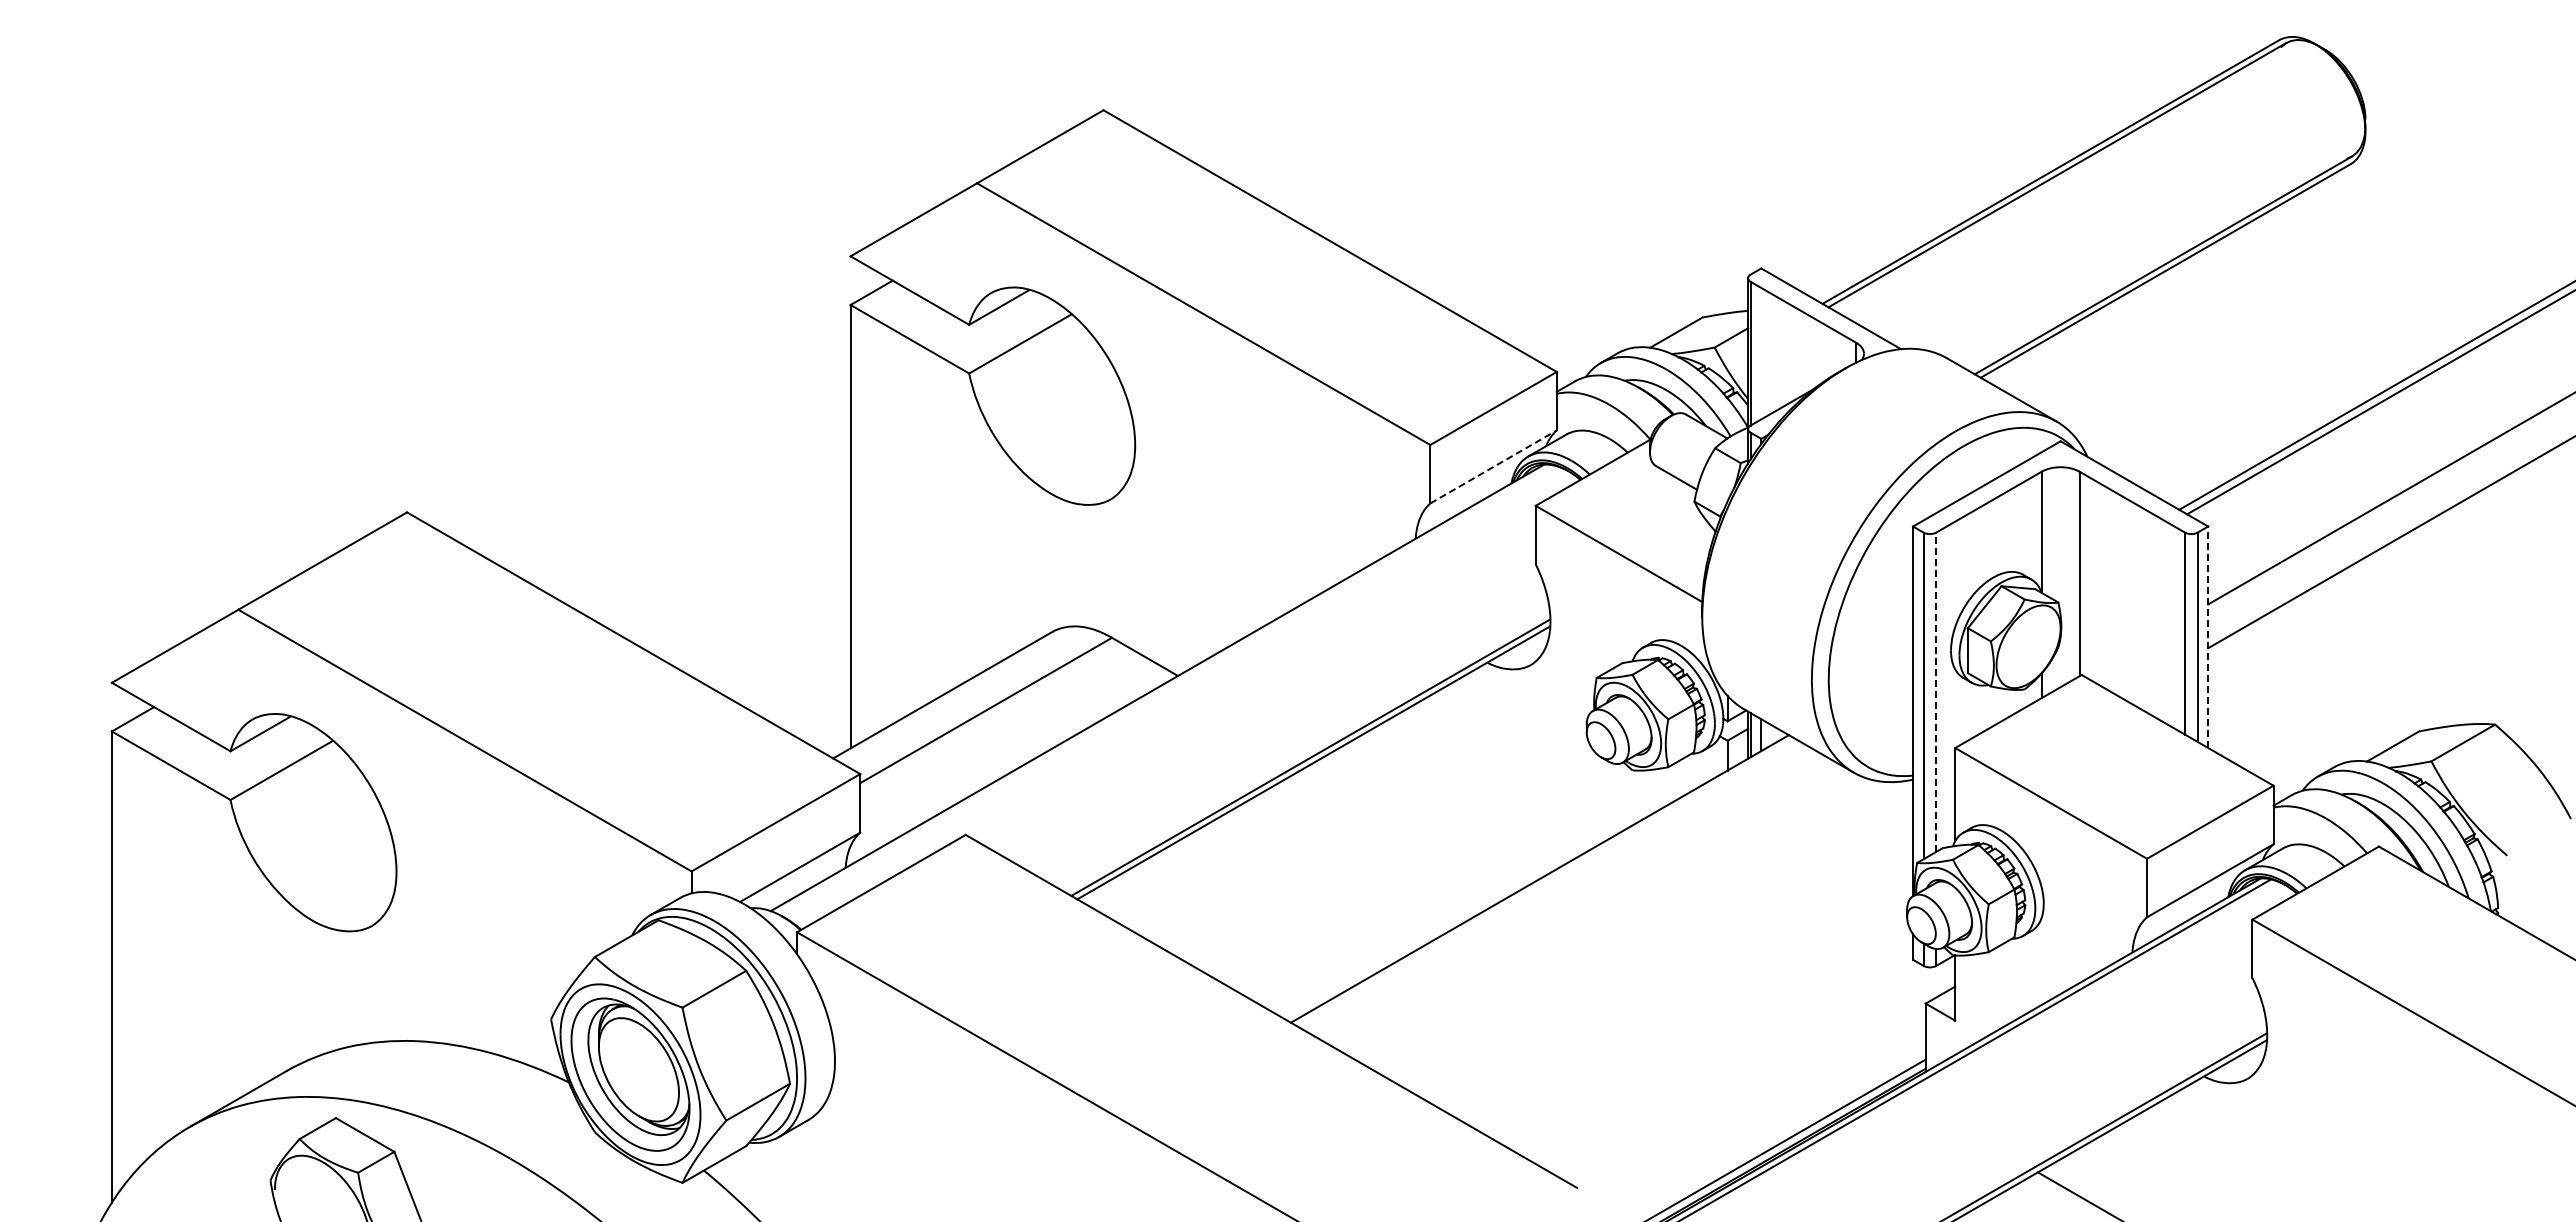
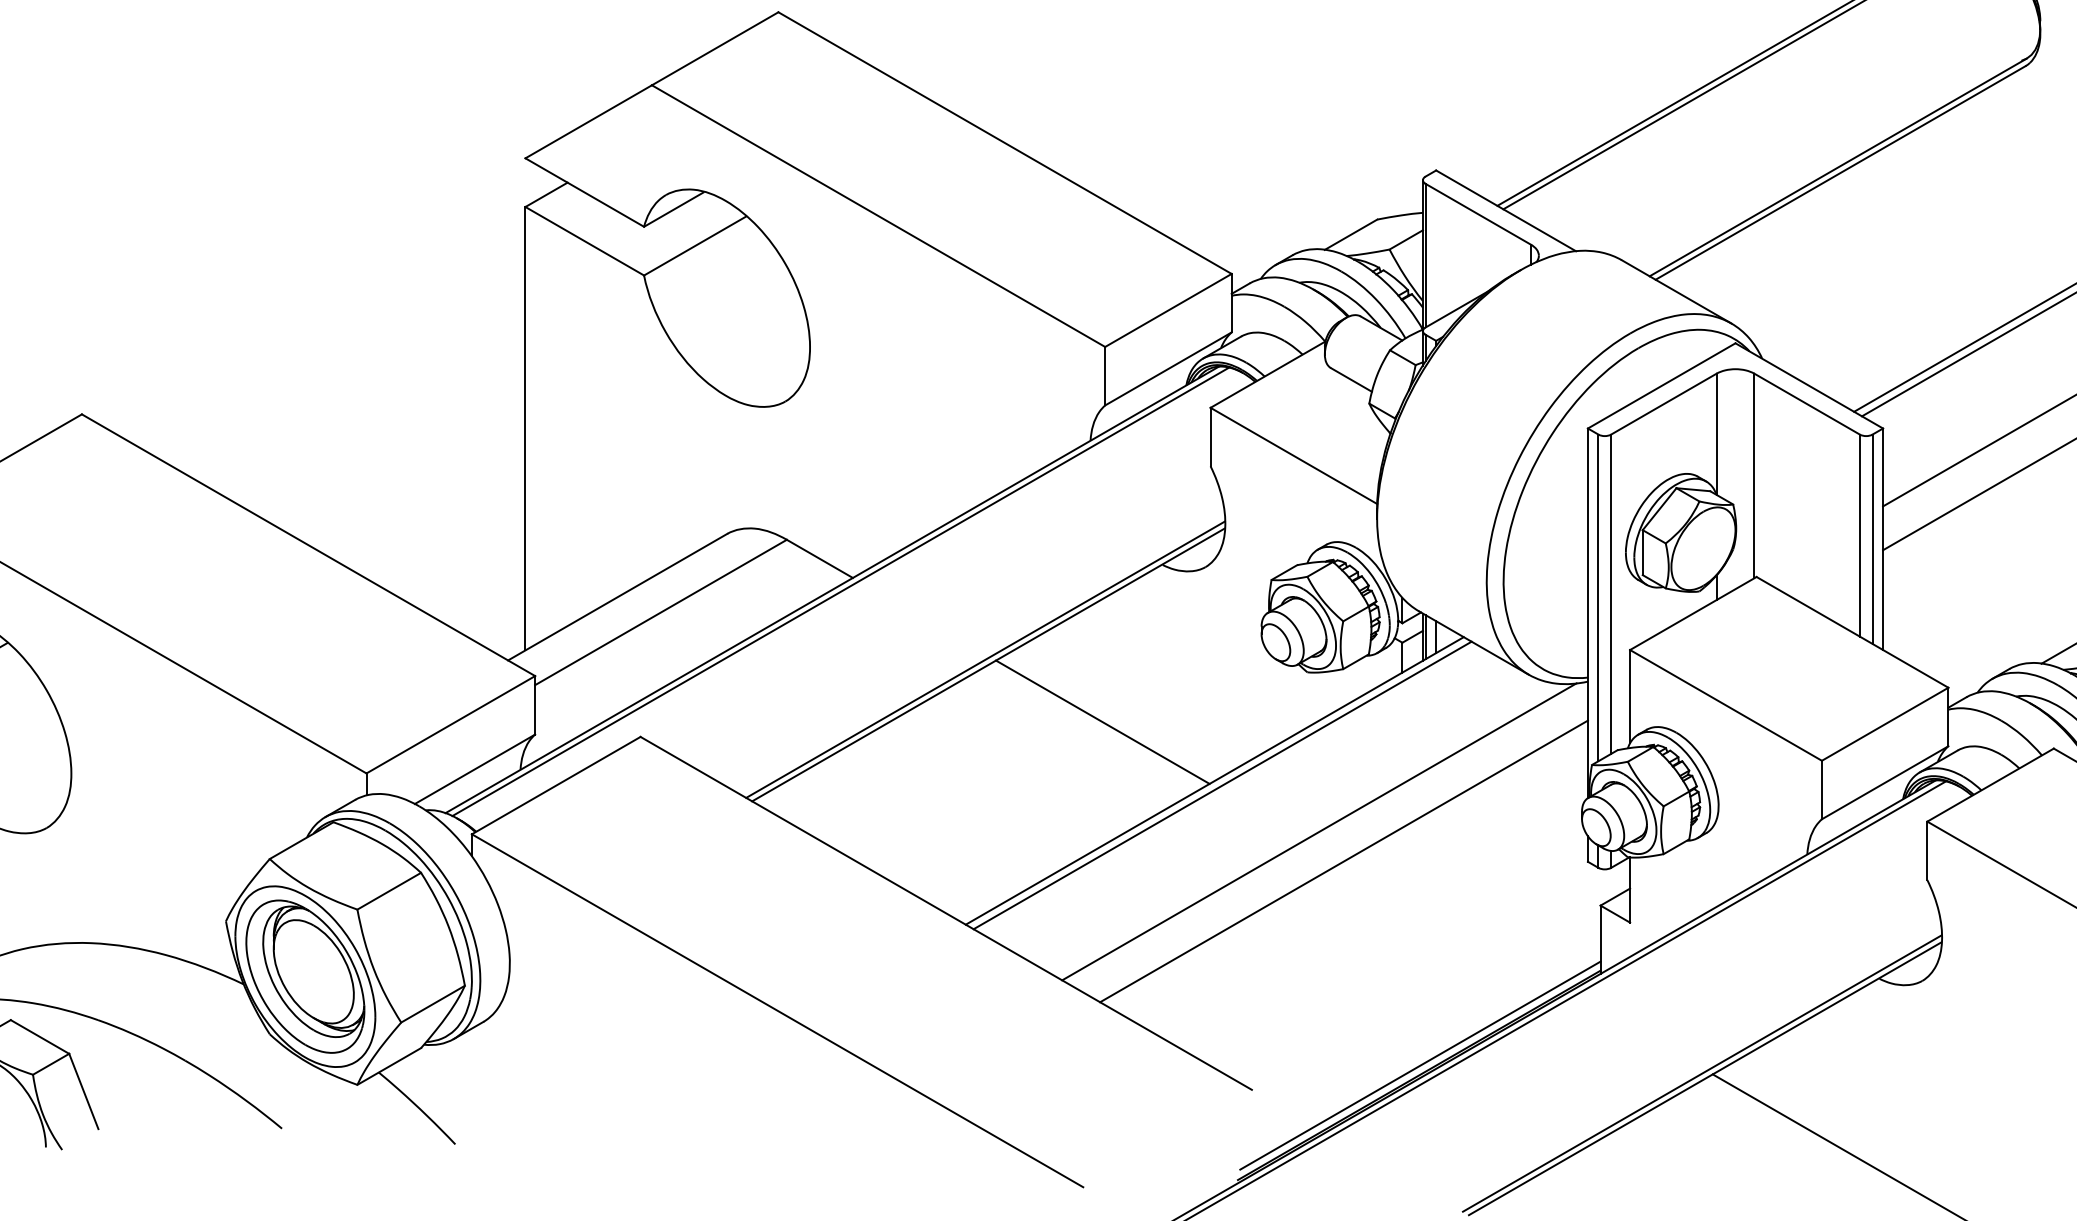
line: (1494, 466) -> (1169, 368), dashed -> solid
line: (2208, 637) -> (1883, 539), dashed -> solid
line: (1165, 689) -> (840, 591), added
line: (1936, 692) -> (1611, 594), dashed -> solid
line: (1427, 819) -> (1102, 721), added
line: (1547, 883) -> (1222, 785), added
line: (1644, 929) -> (1319, 831), added
line: (1669, 959) -> (1344, 861), added

